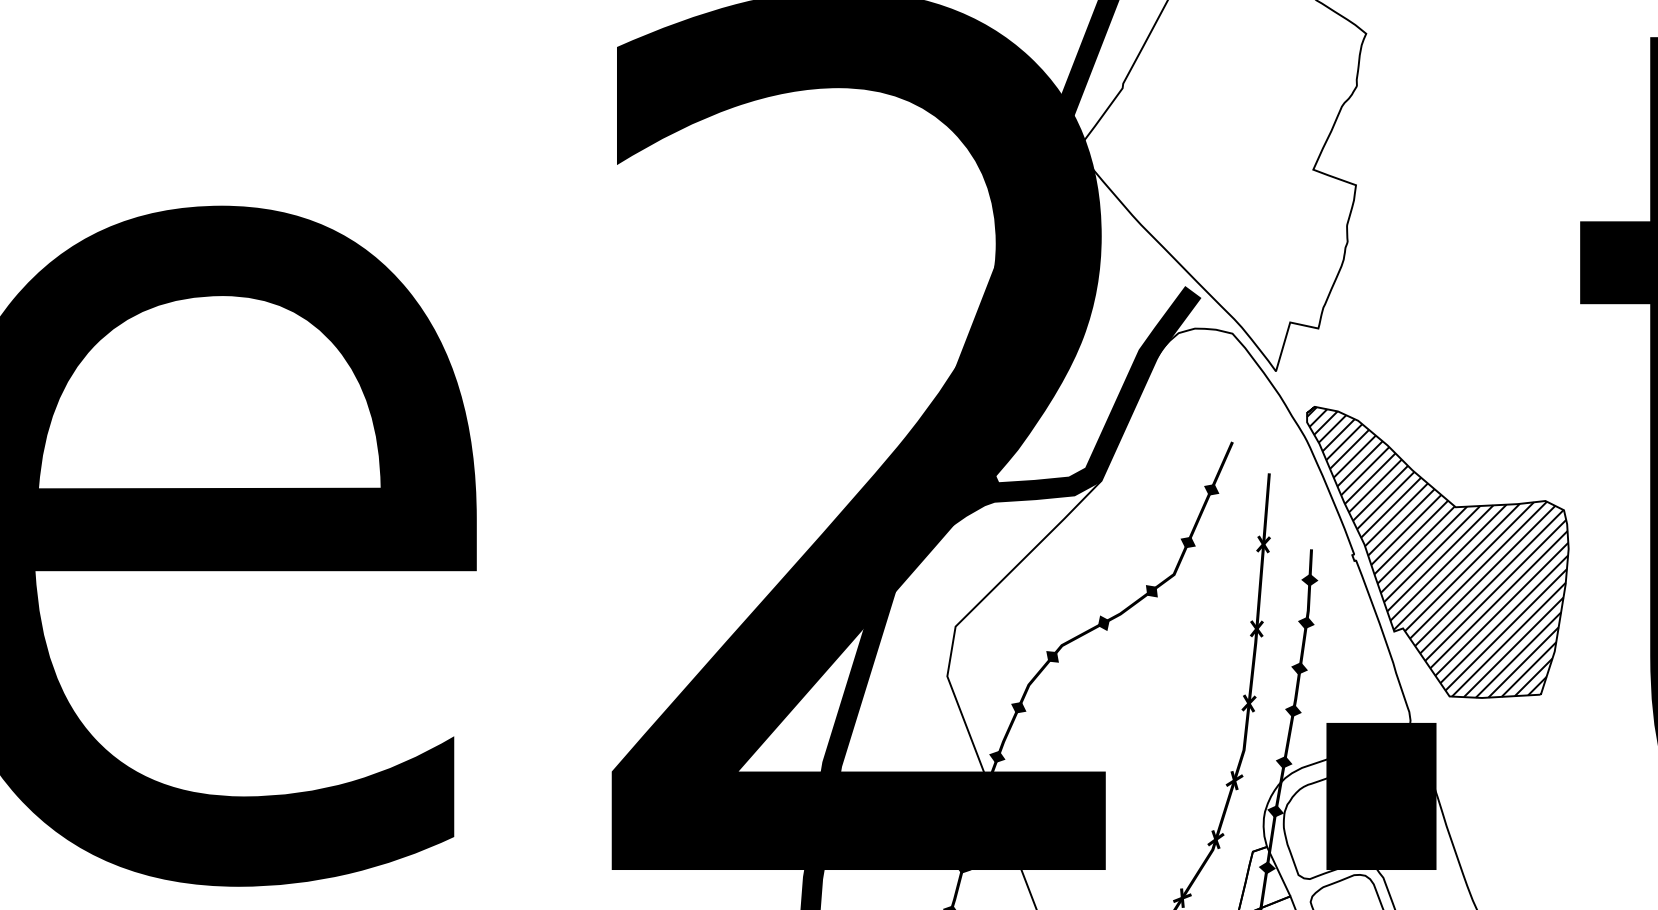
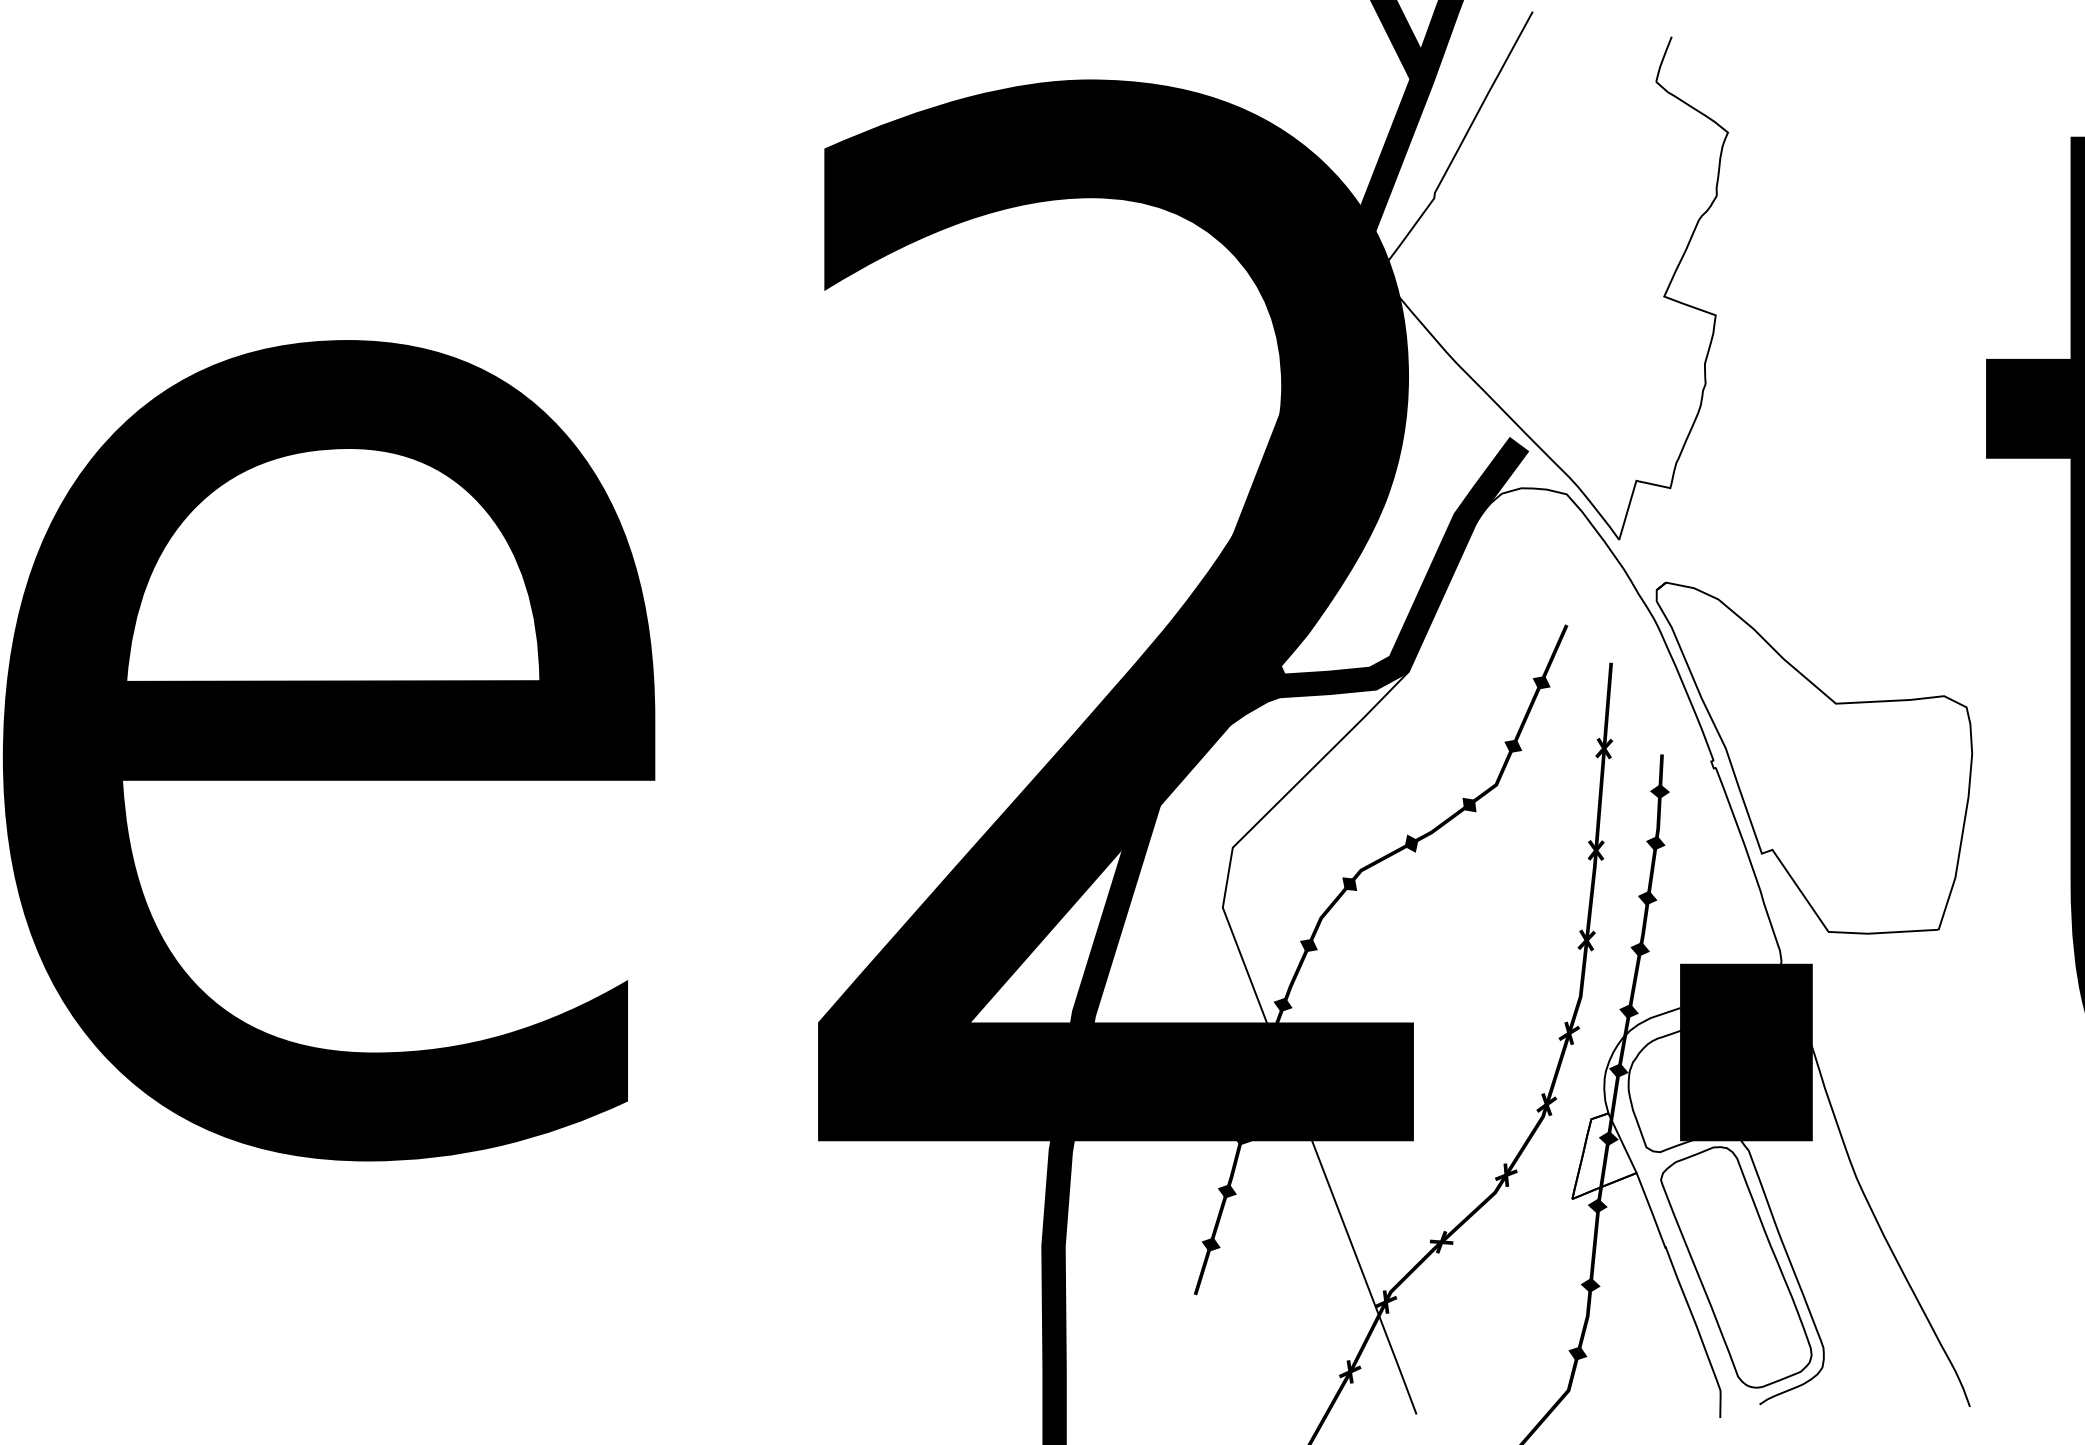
hatch: (1437, 552) -> (1813, 758), removed

